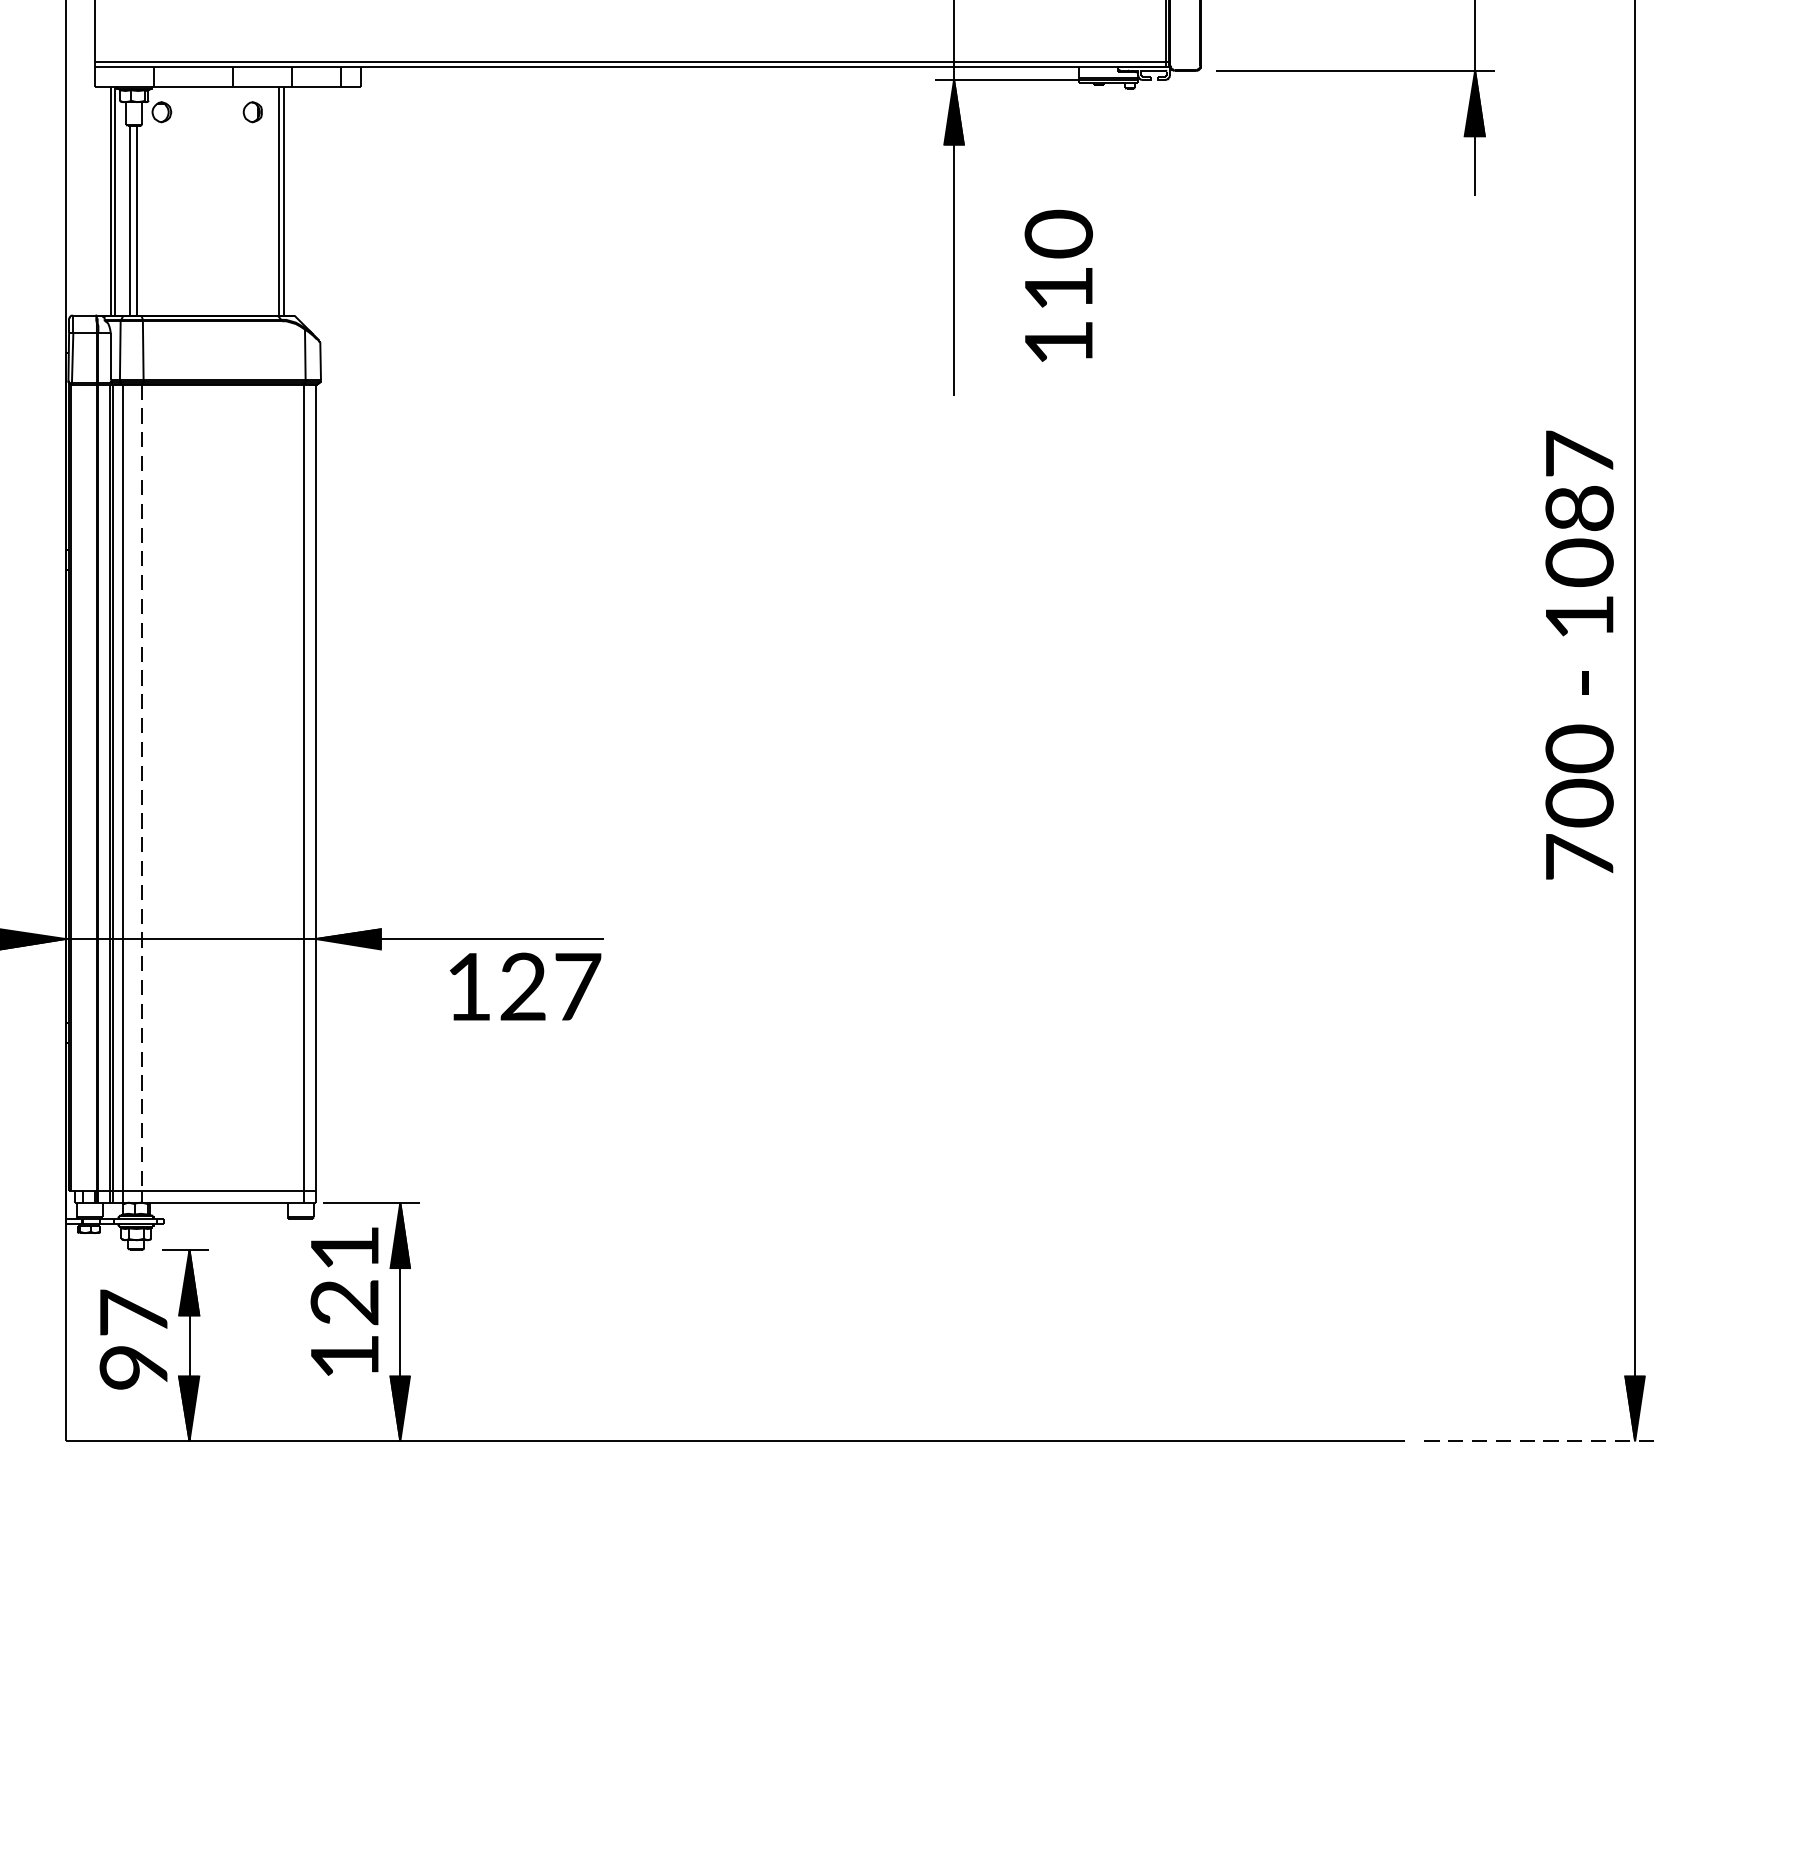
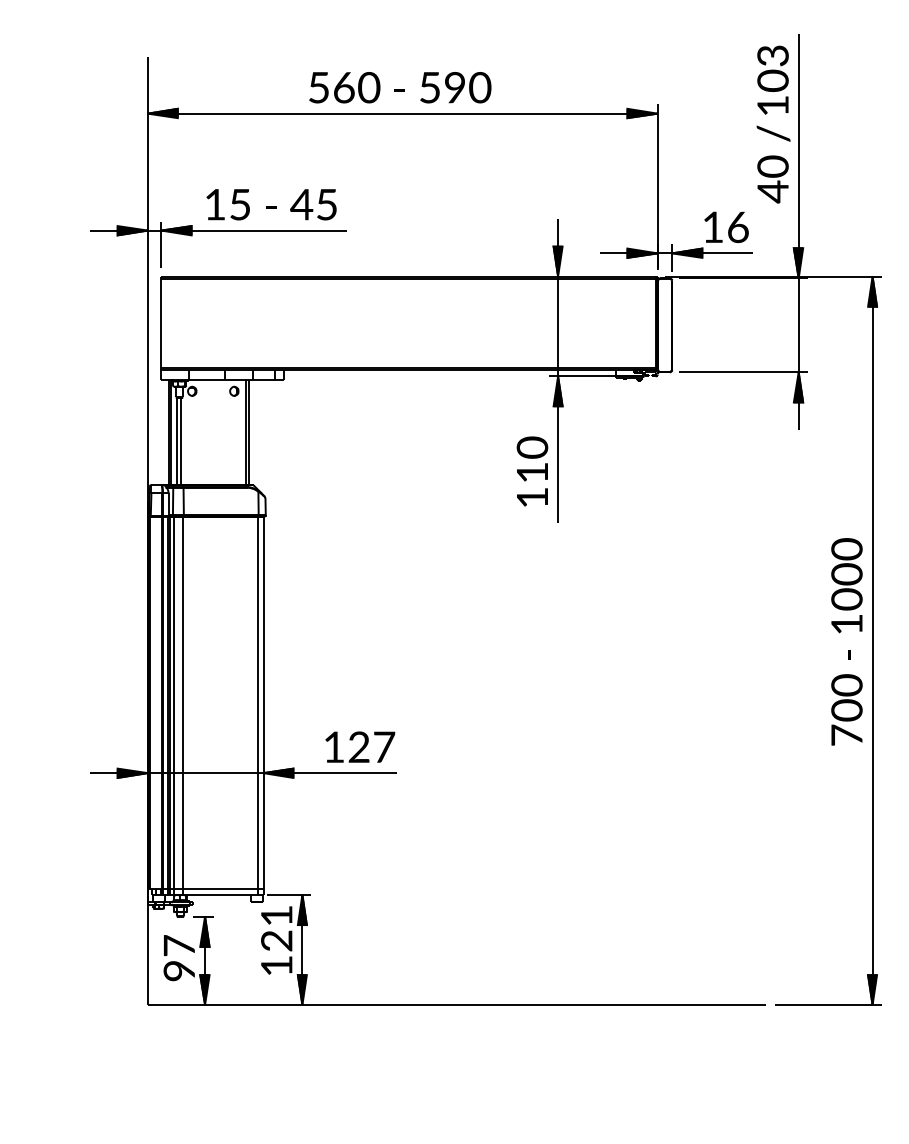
text: (1058, 285) -> (532, 471), moved
text: (1578, 480) -> (846, 561), 1087 -> 1000
line: (140, 788) -> (182, 703), dashed -> solid
text: (526, 985) -> (360, 746), moved
line: (1539, 1442) -> (828, 1005), dashed -> solid

